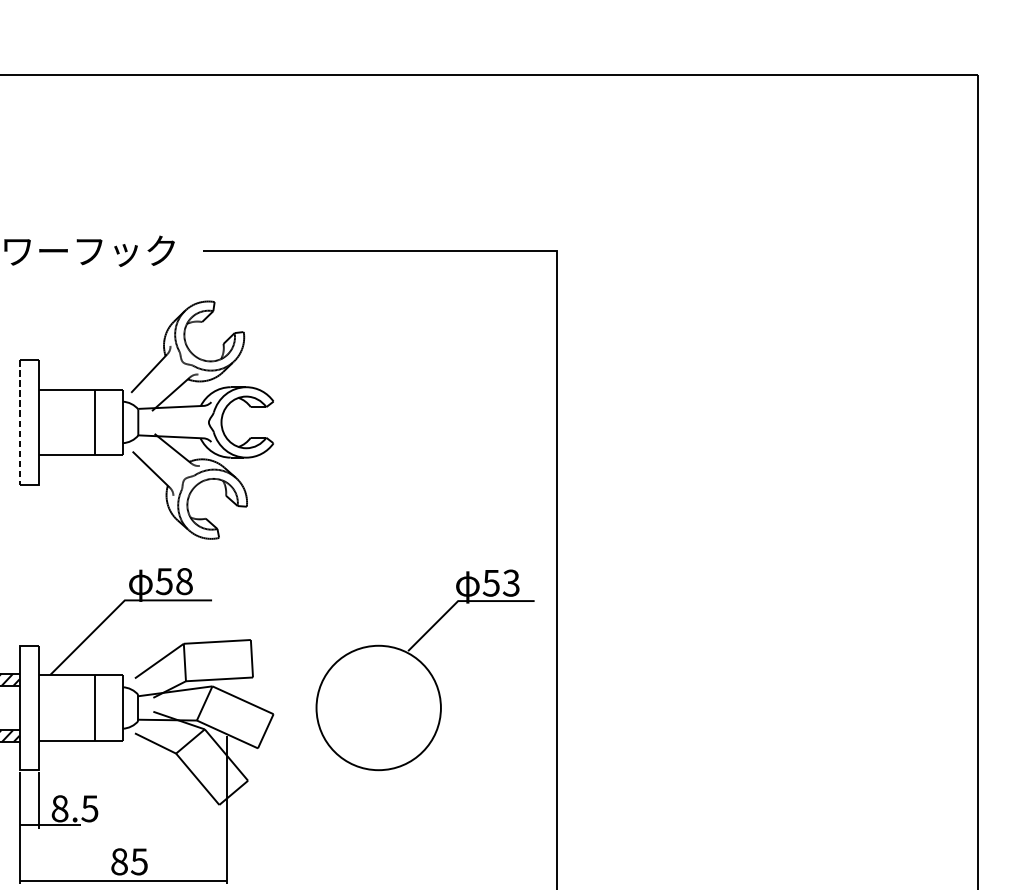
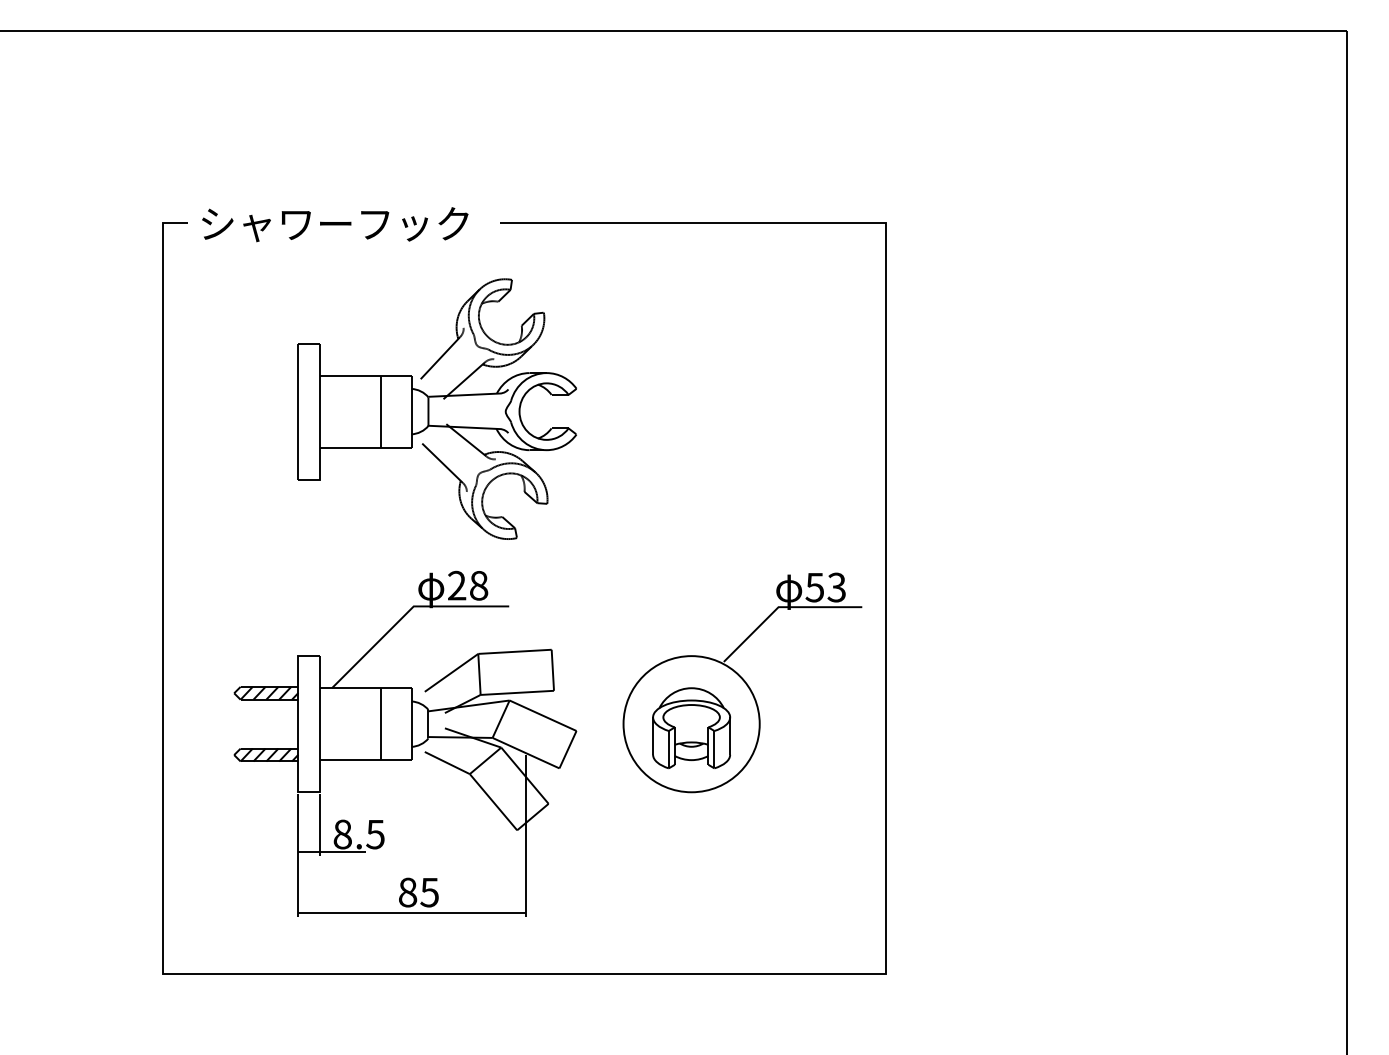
line: (19, 423) -> (298, 412), dashed -> solid
text: (163, 581) -> (456, 585), 58 -> 28
part: (378, 711) -> (691, 728), added

